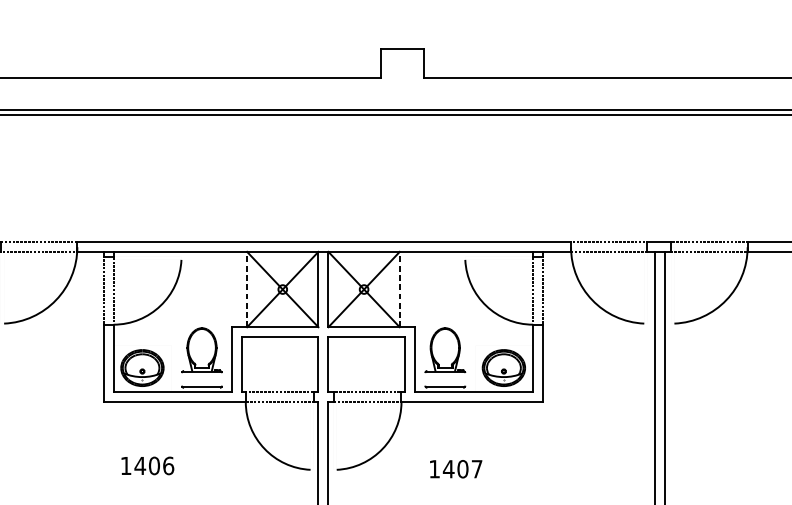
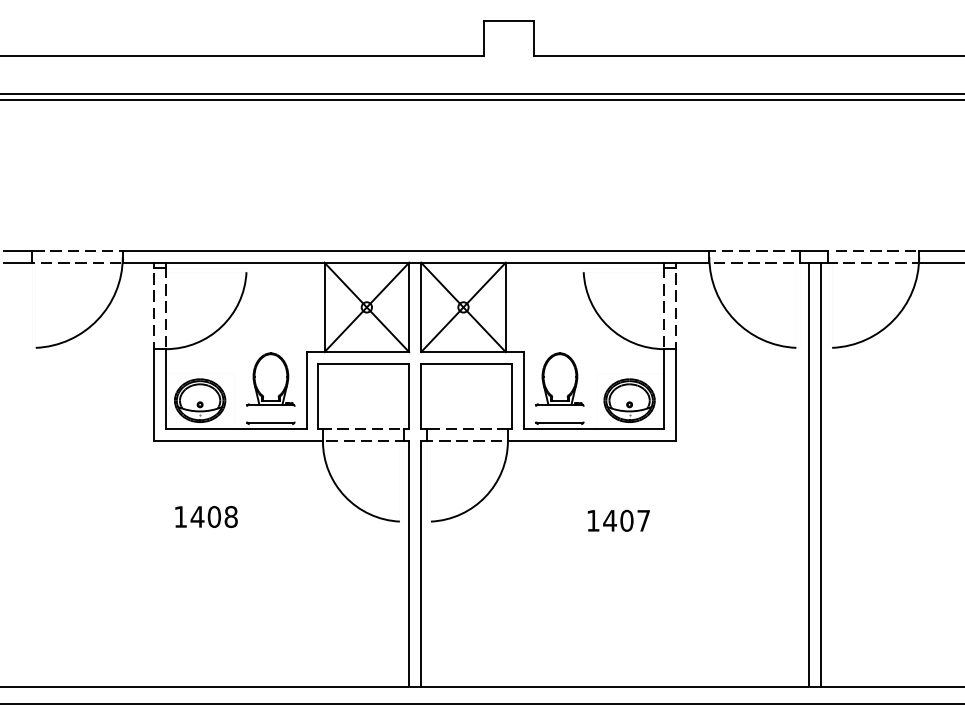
line: (247, 289) -> (324, 307), dashed -> solid
line: (399, 289) -> (505, 307), dashed -> solid
text: (168, 465) -> (230, 516), 1406 -> 1408
text: (455, 468) -> (618, 520), moved

